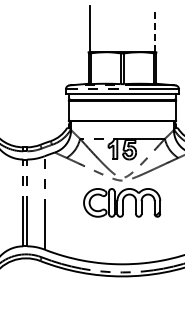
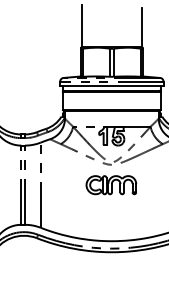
line: (155, 30) -> (141, 27), dashed -> solid
part: (121, 202) -> (110, 184), size x0.71

